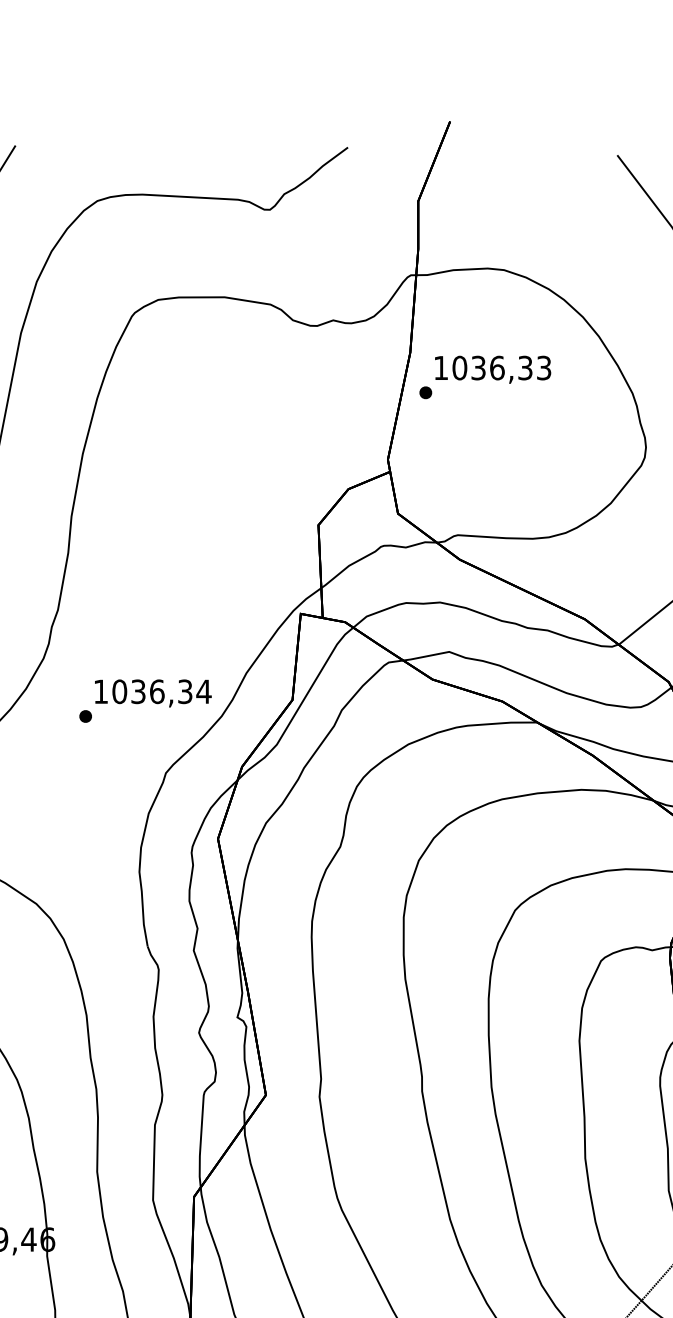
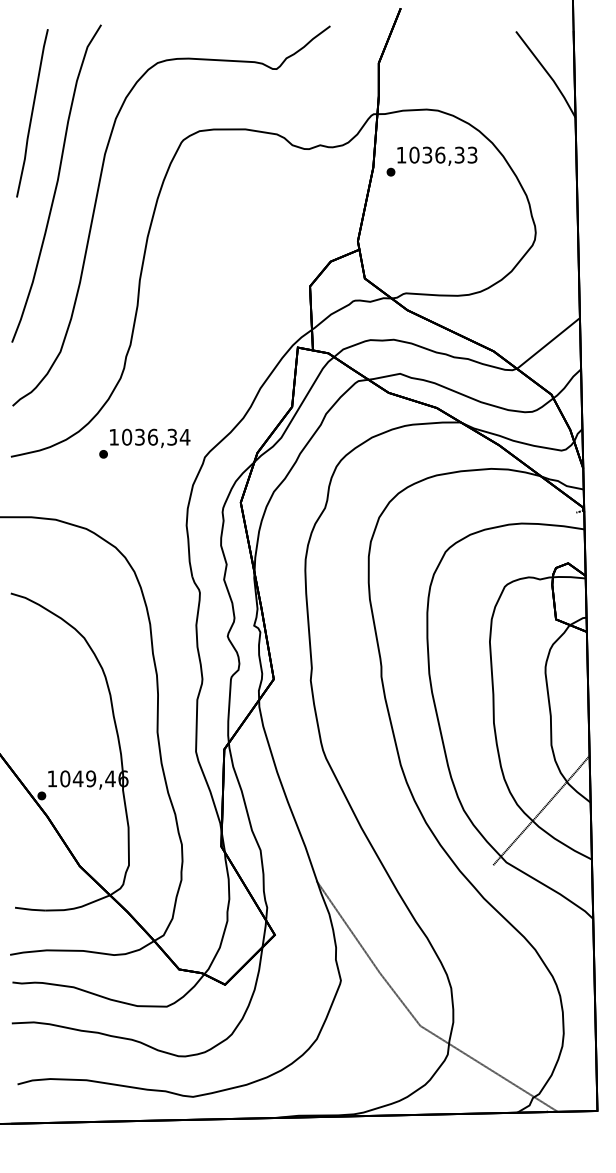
text: (484, 377) -> (431, 161), moved
text: (145, 700) -> (144, 443), moved

